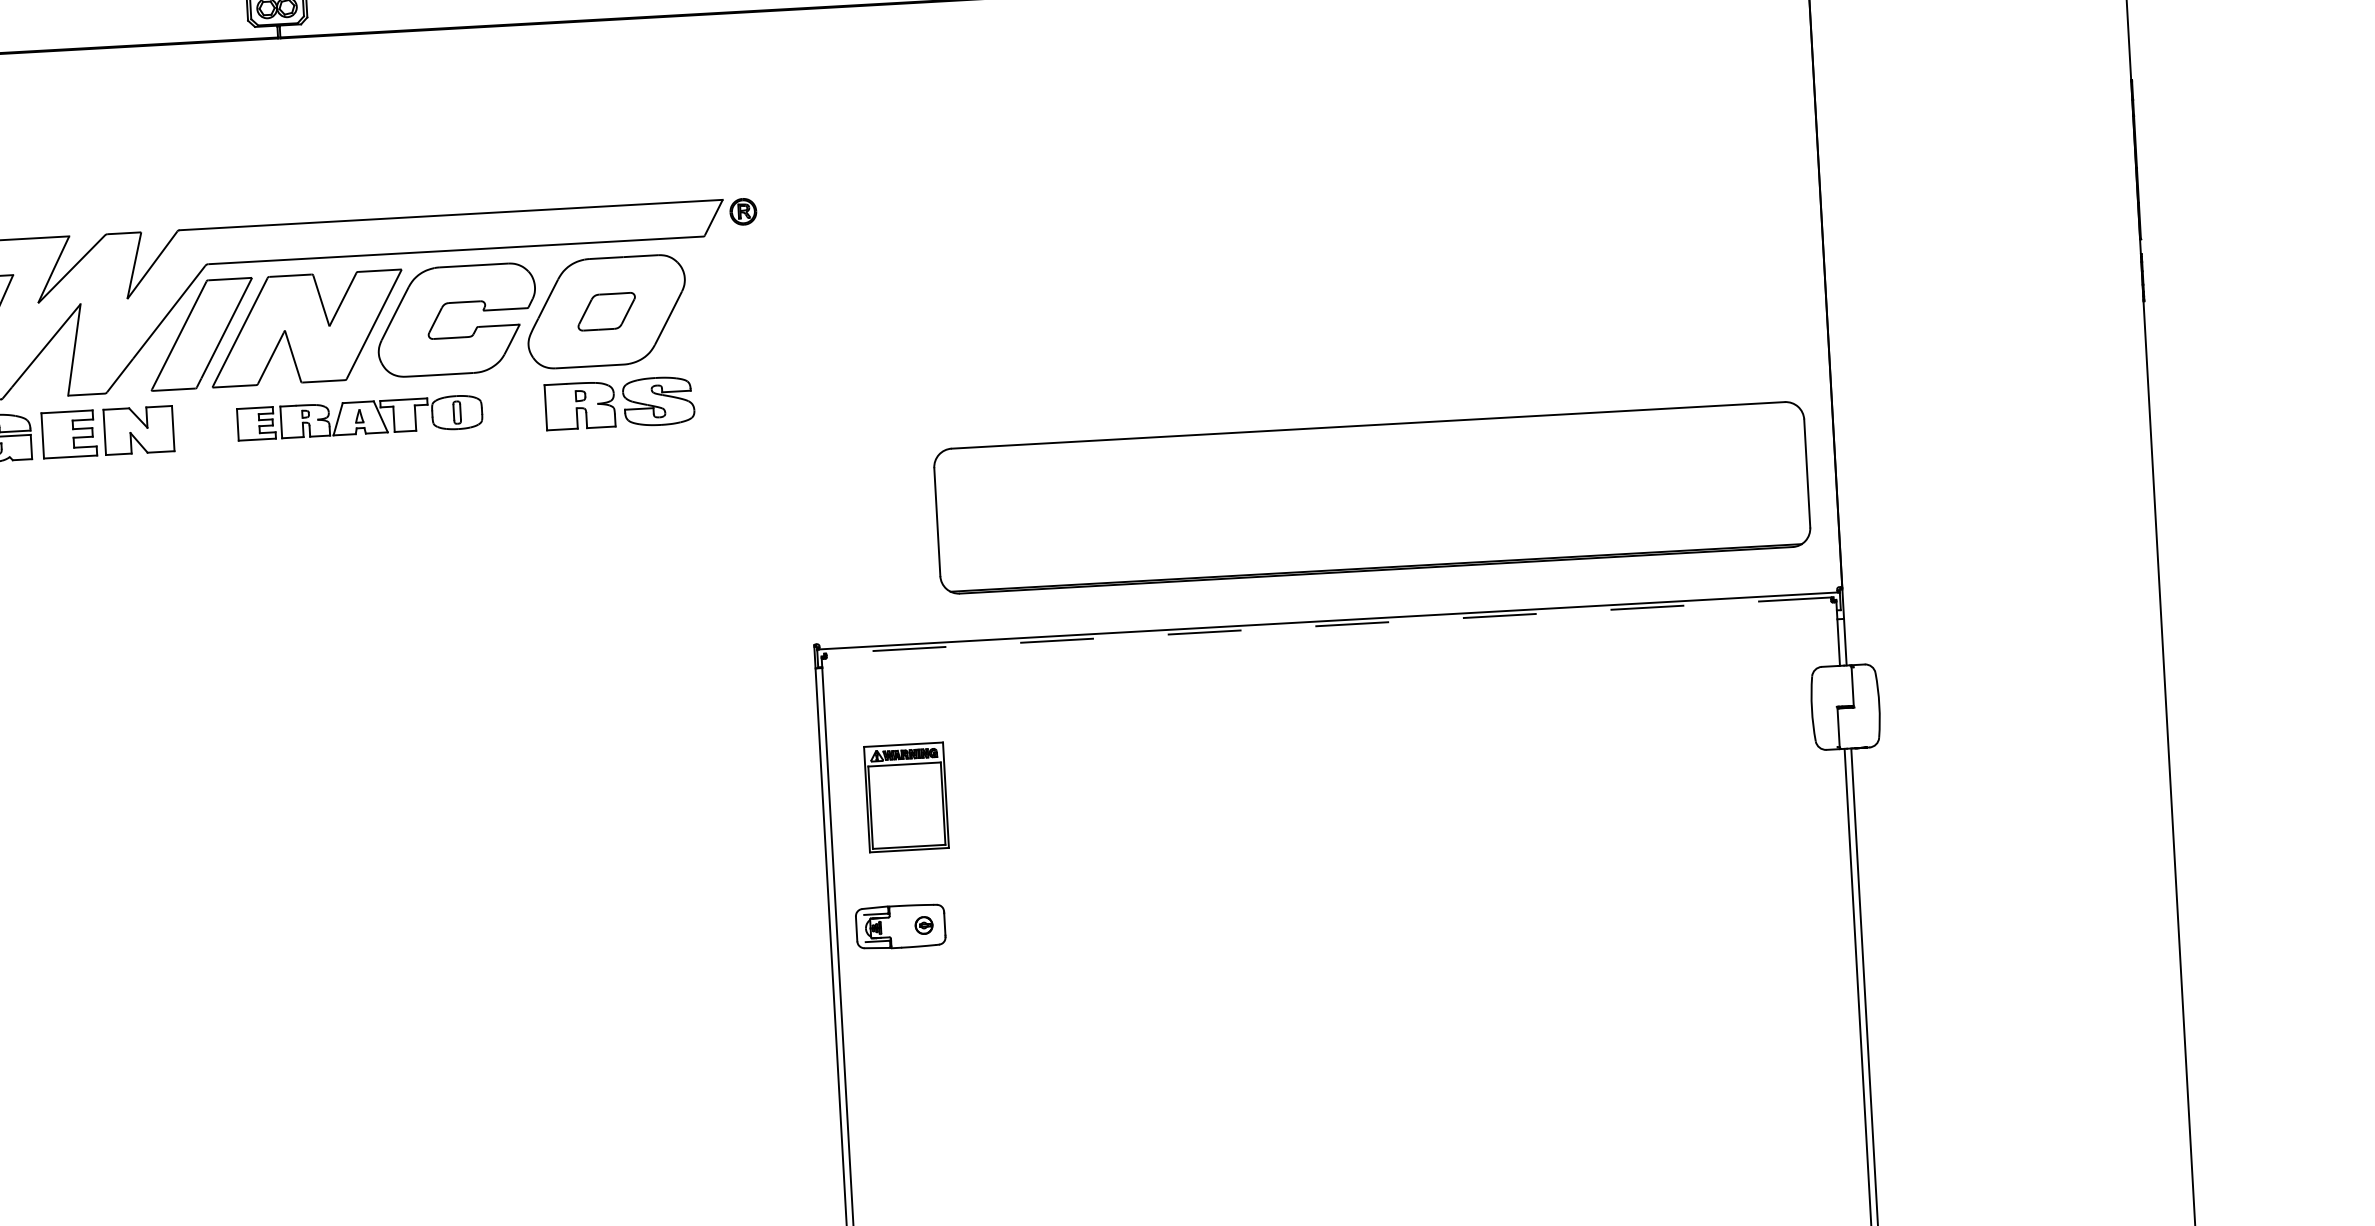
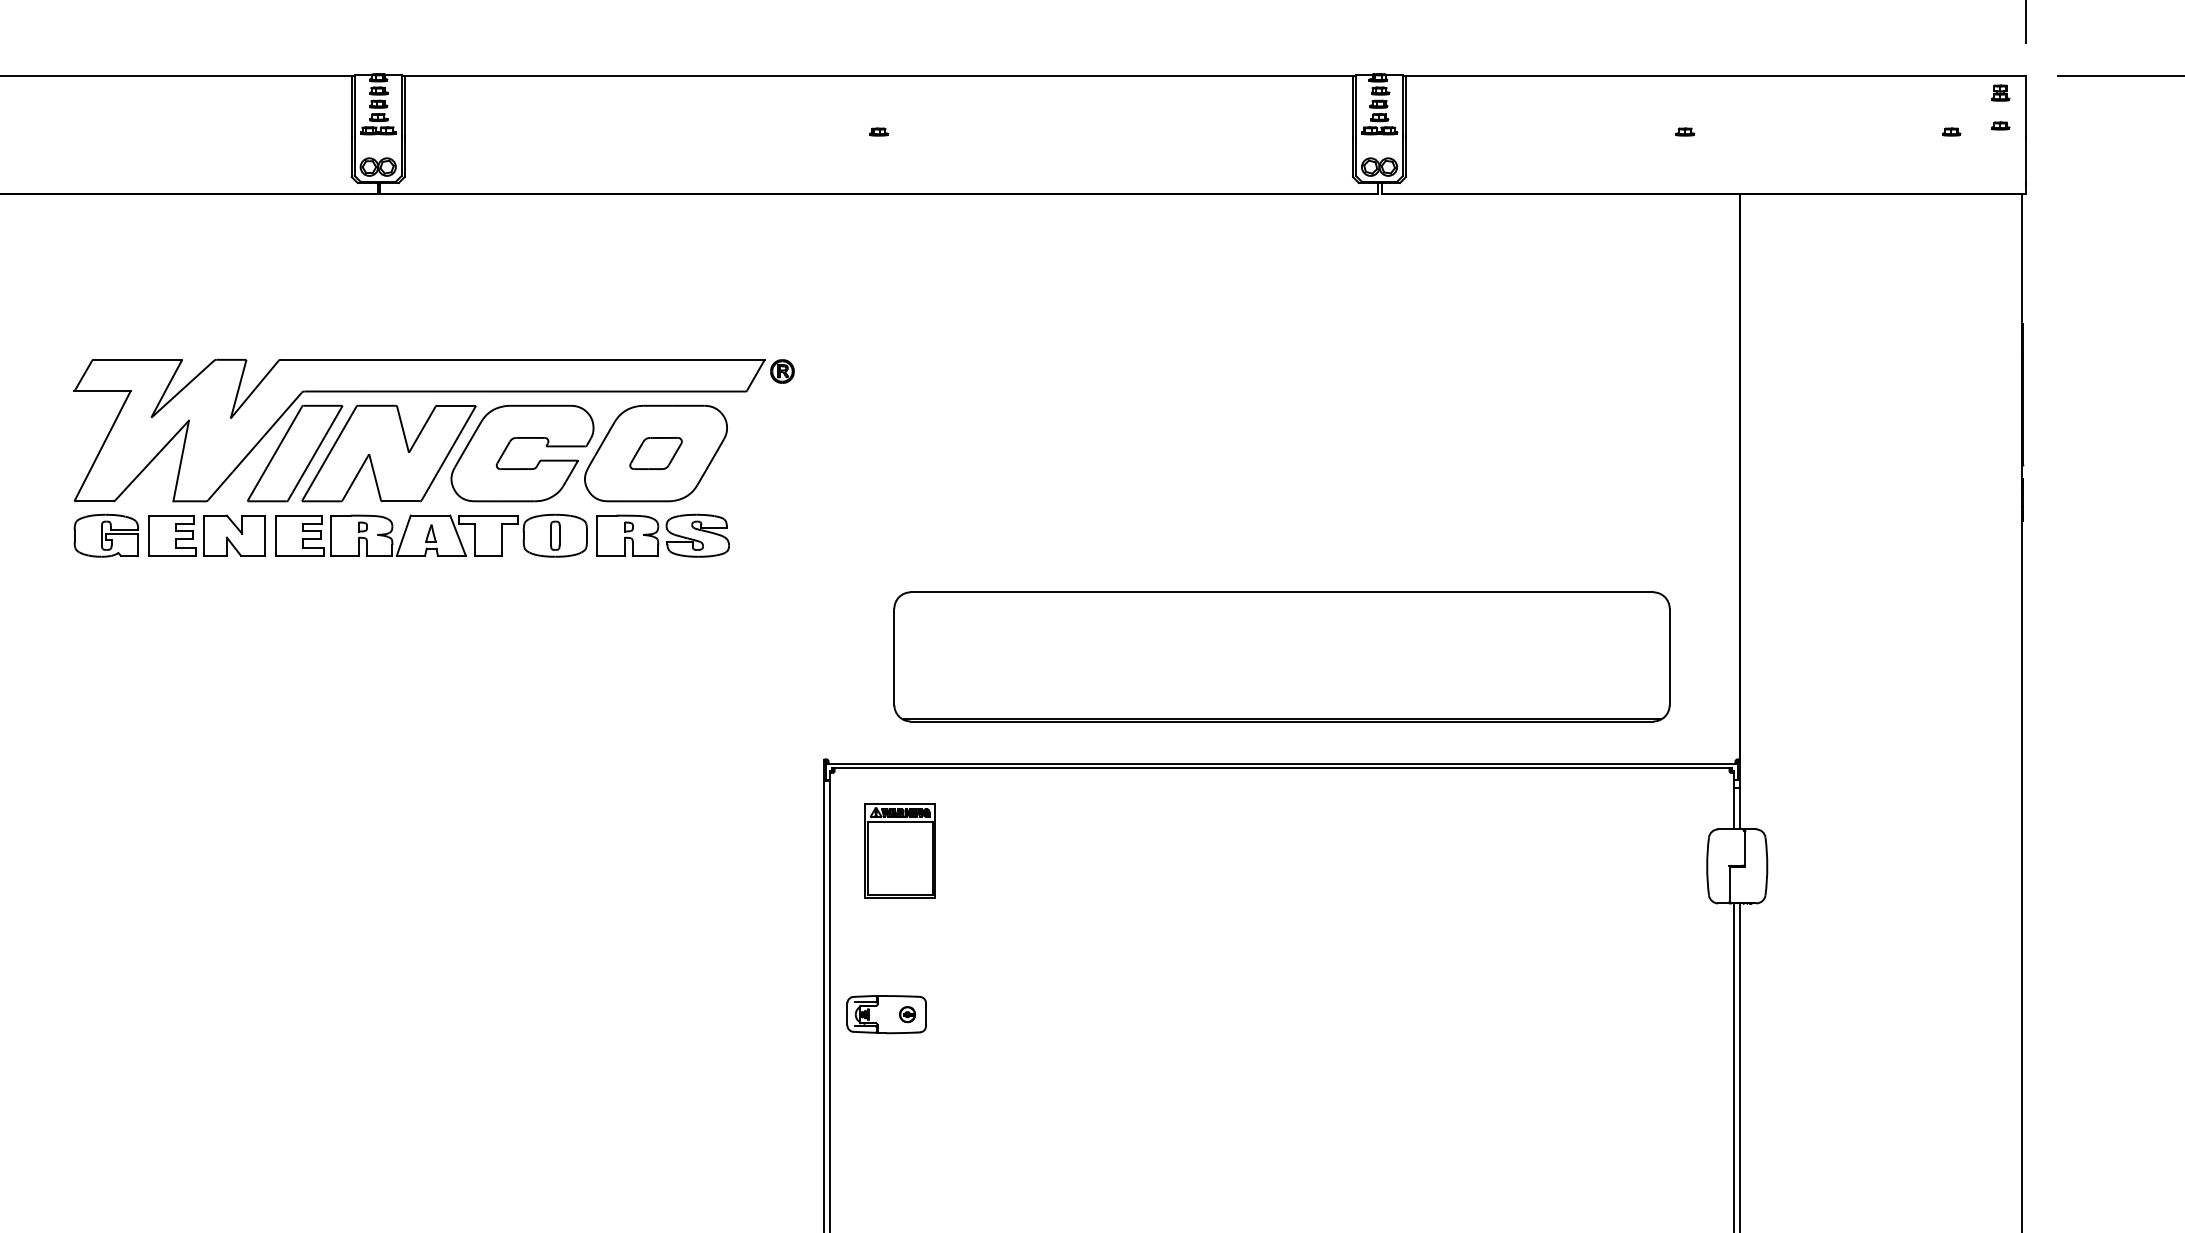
part: (359, 417) -> (431, 535), size x1.43
part: (1371, 497) -> (1281, 656), moved
line: (1328, 625) -> (1281, 768), dashed -> solid
part: (905, 796) -> (899, 850), moved

